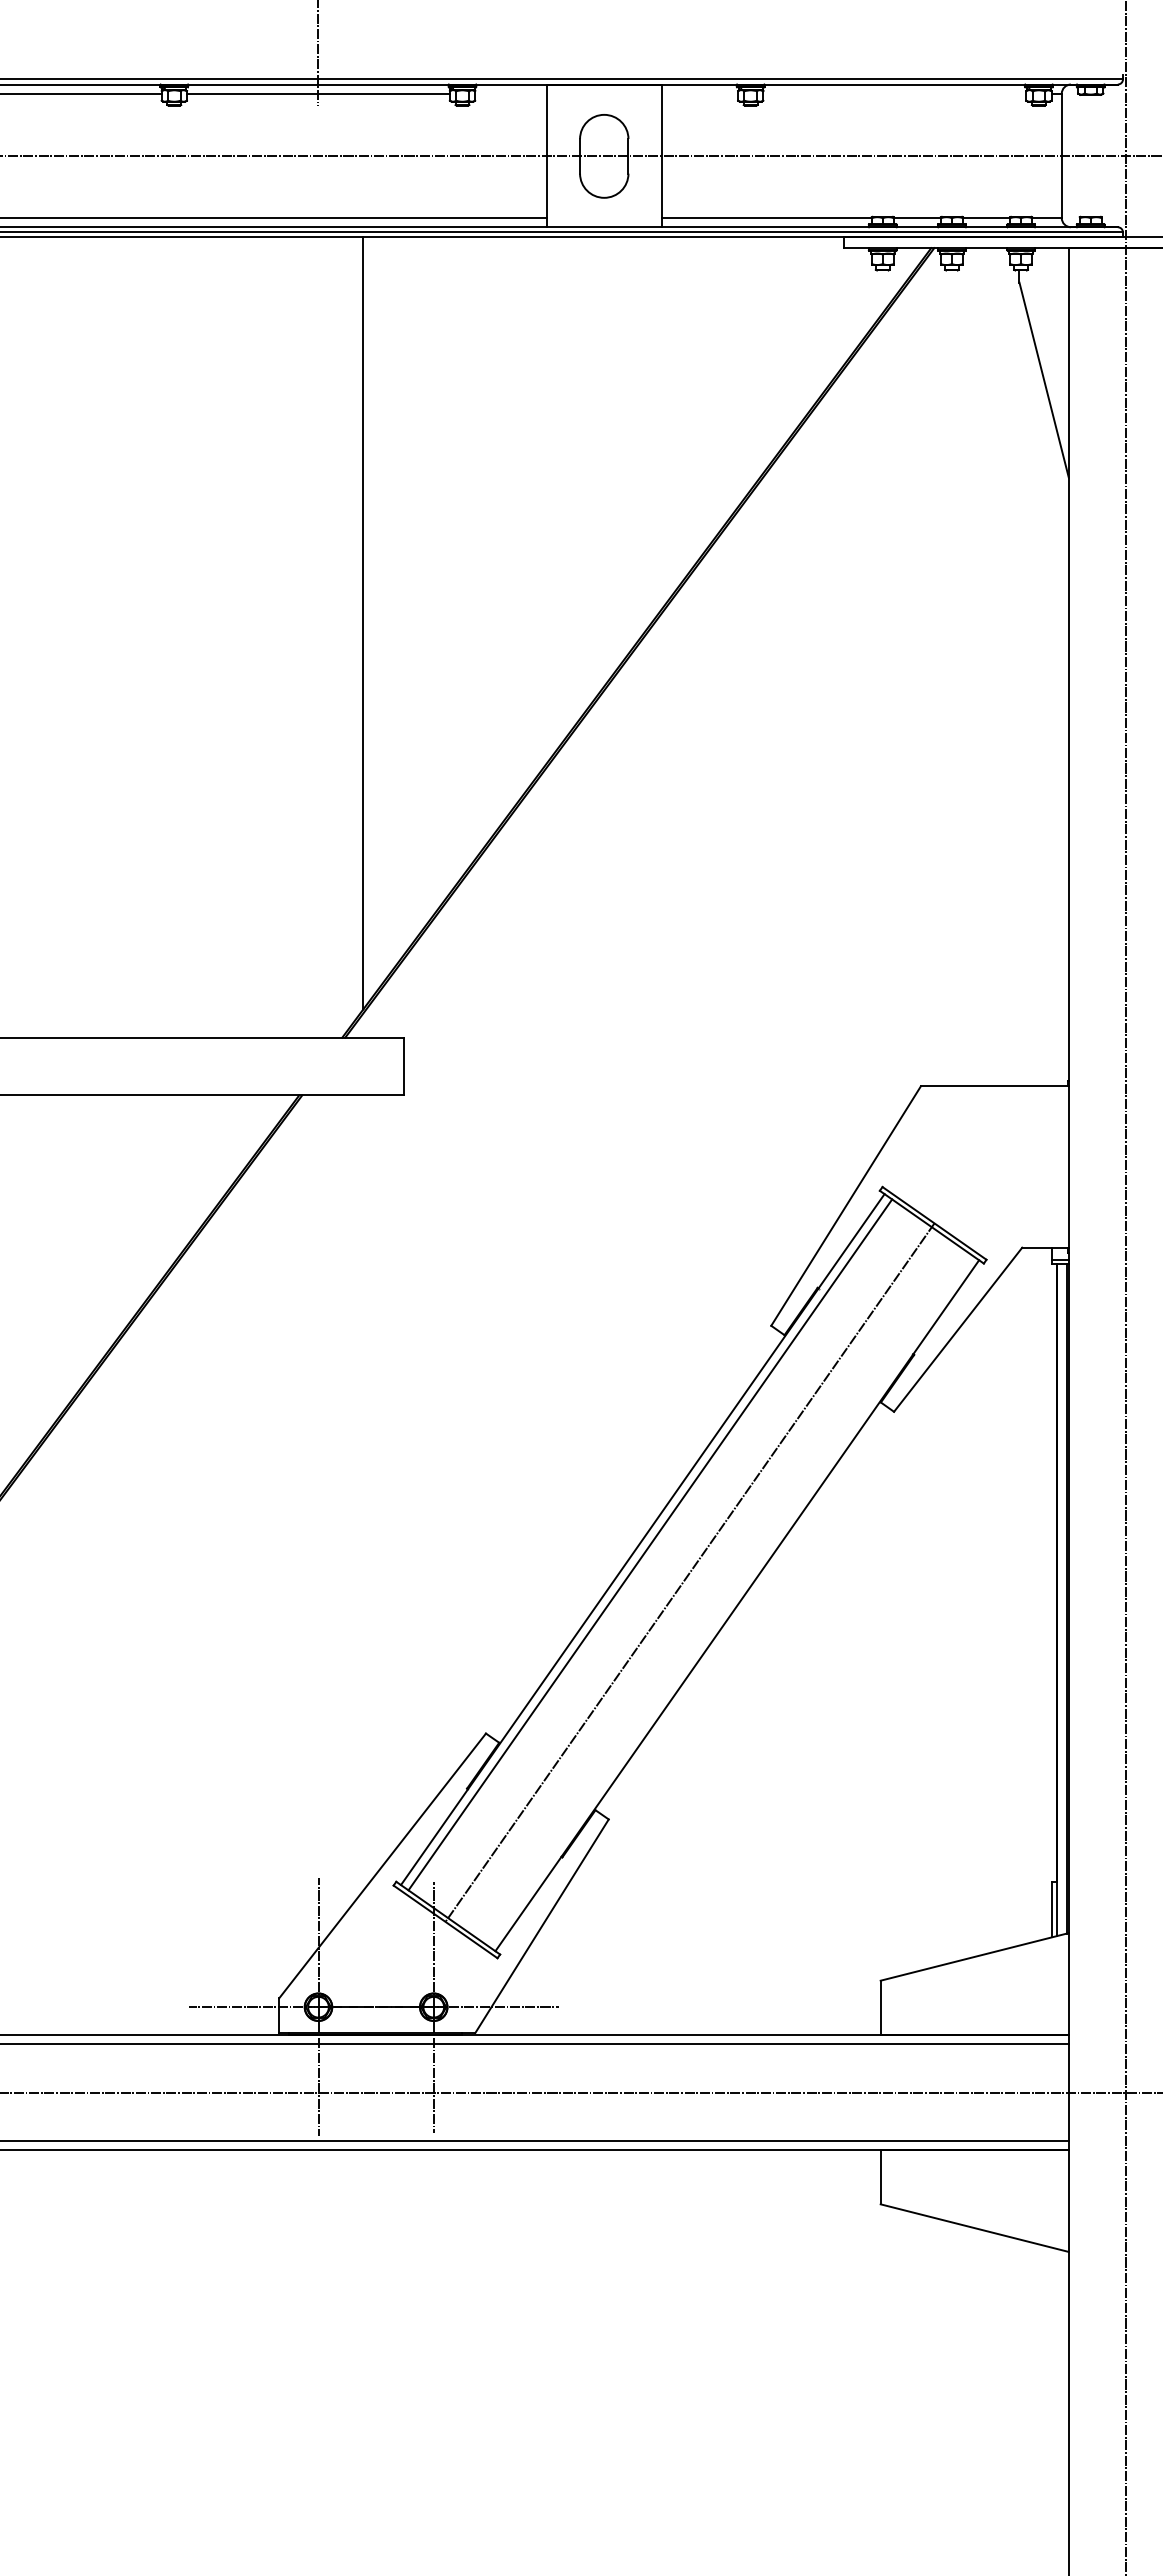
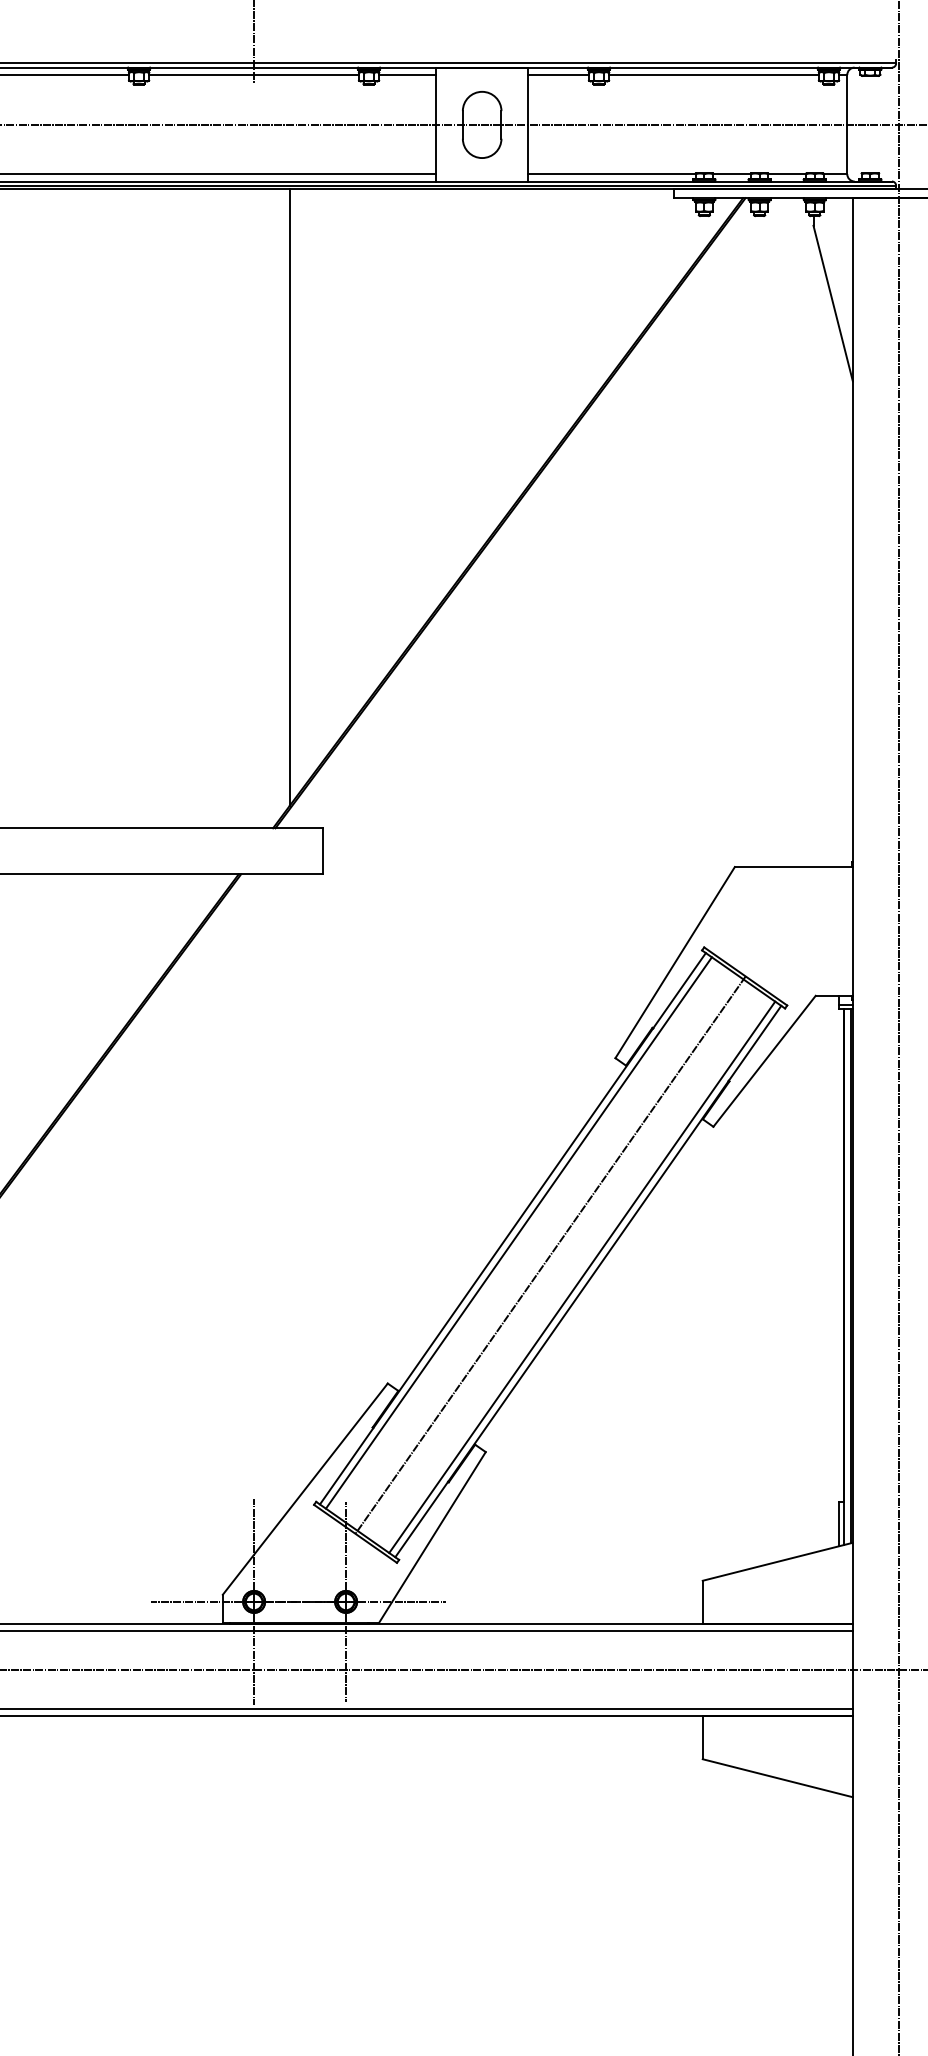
line: (510, 93) -> (407, 74), added
line: (699, 93) -> (558, 74), added
line: (894, 93) -> (713, 74), added
line: (729, 1599) -> (582, 1276), added

